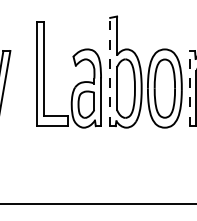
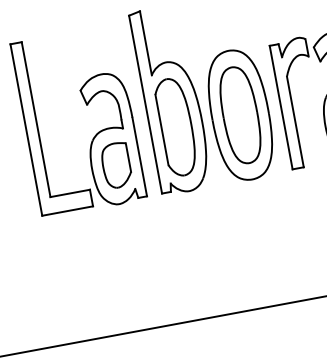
line: (110, 71) -> (145, 103), dashed -> solid
line: (189, 88) -> (280, 107), dashed -> solid

